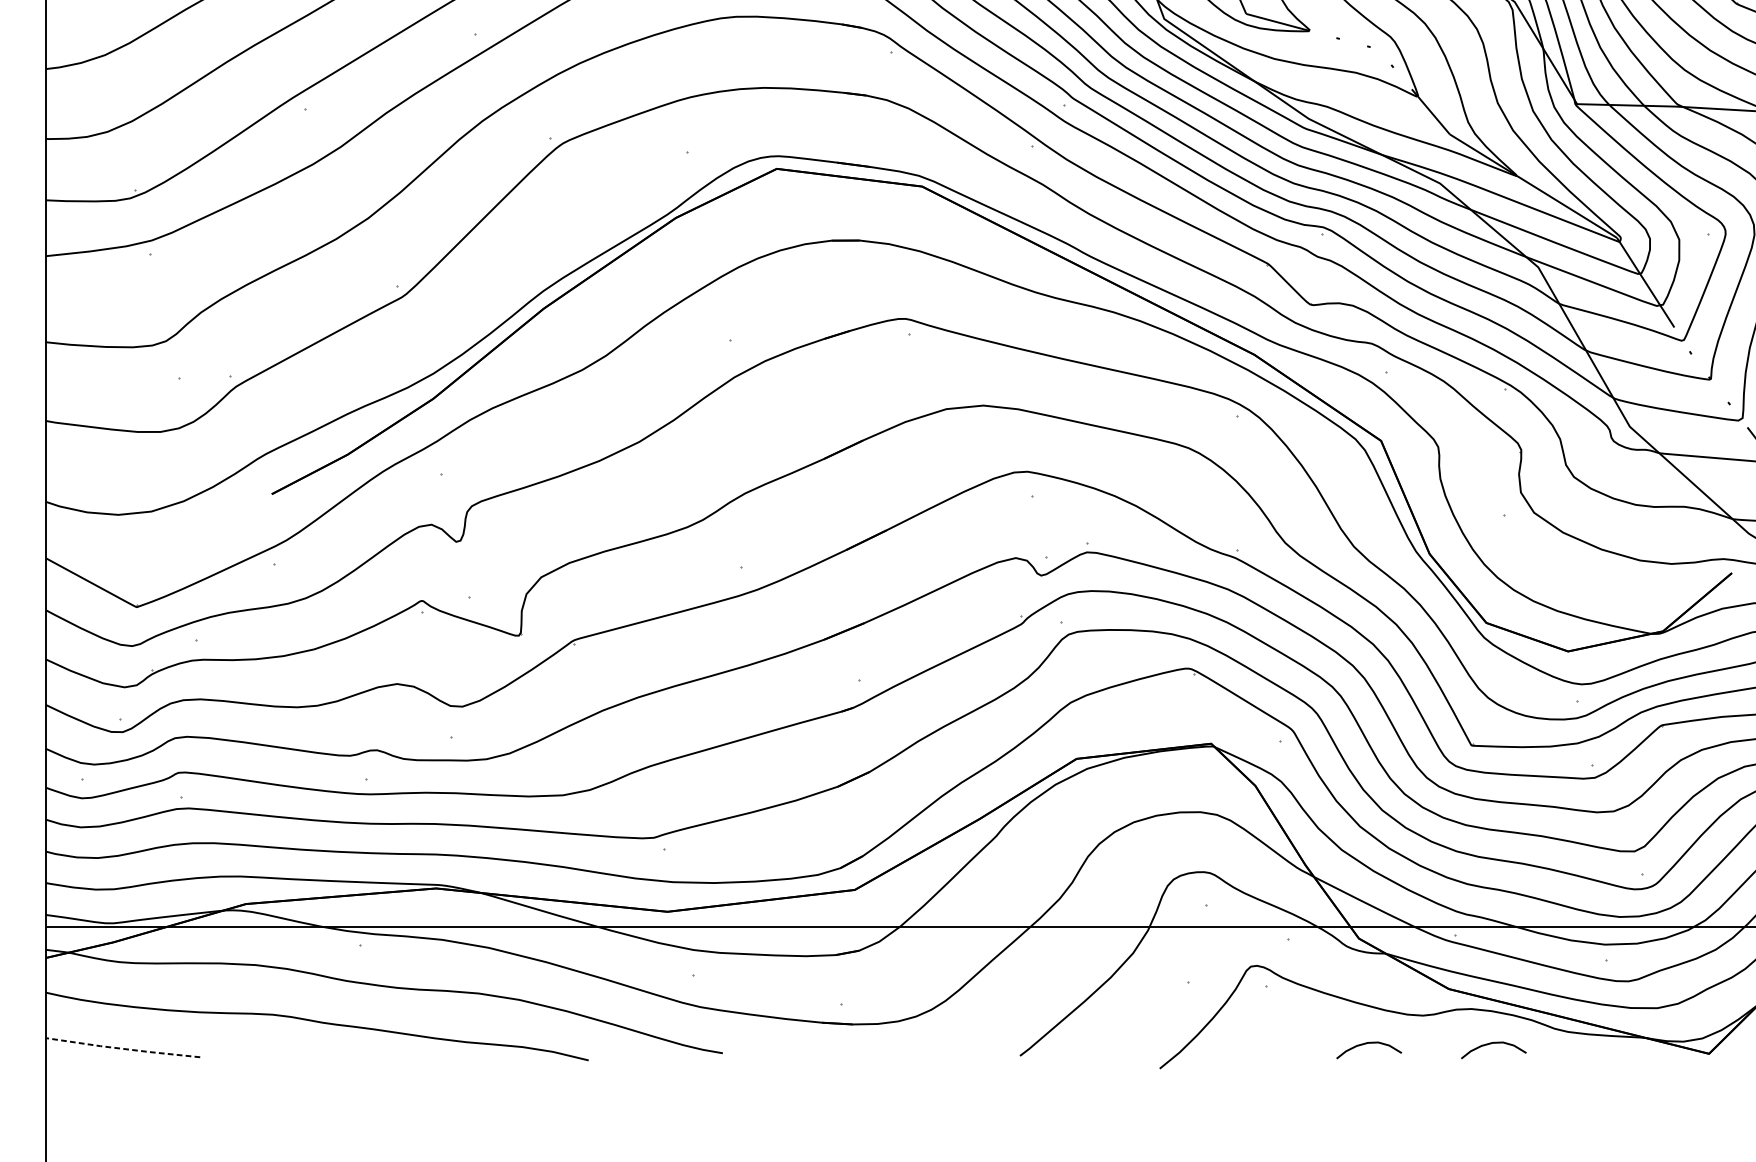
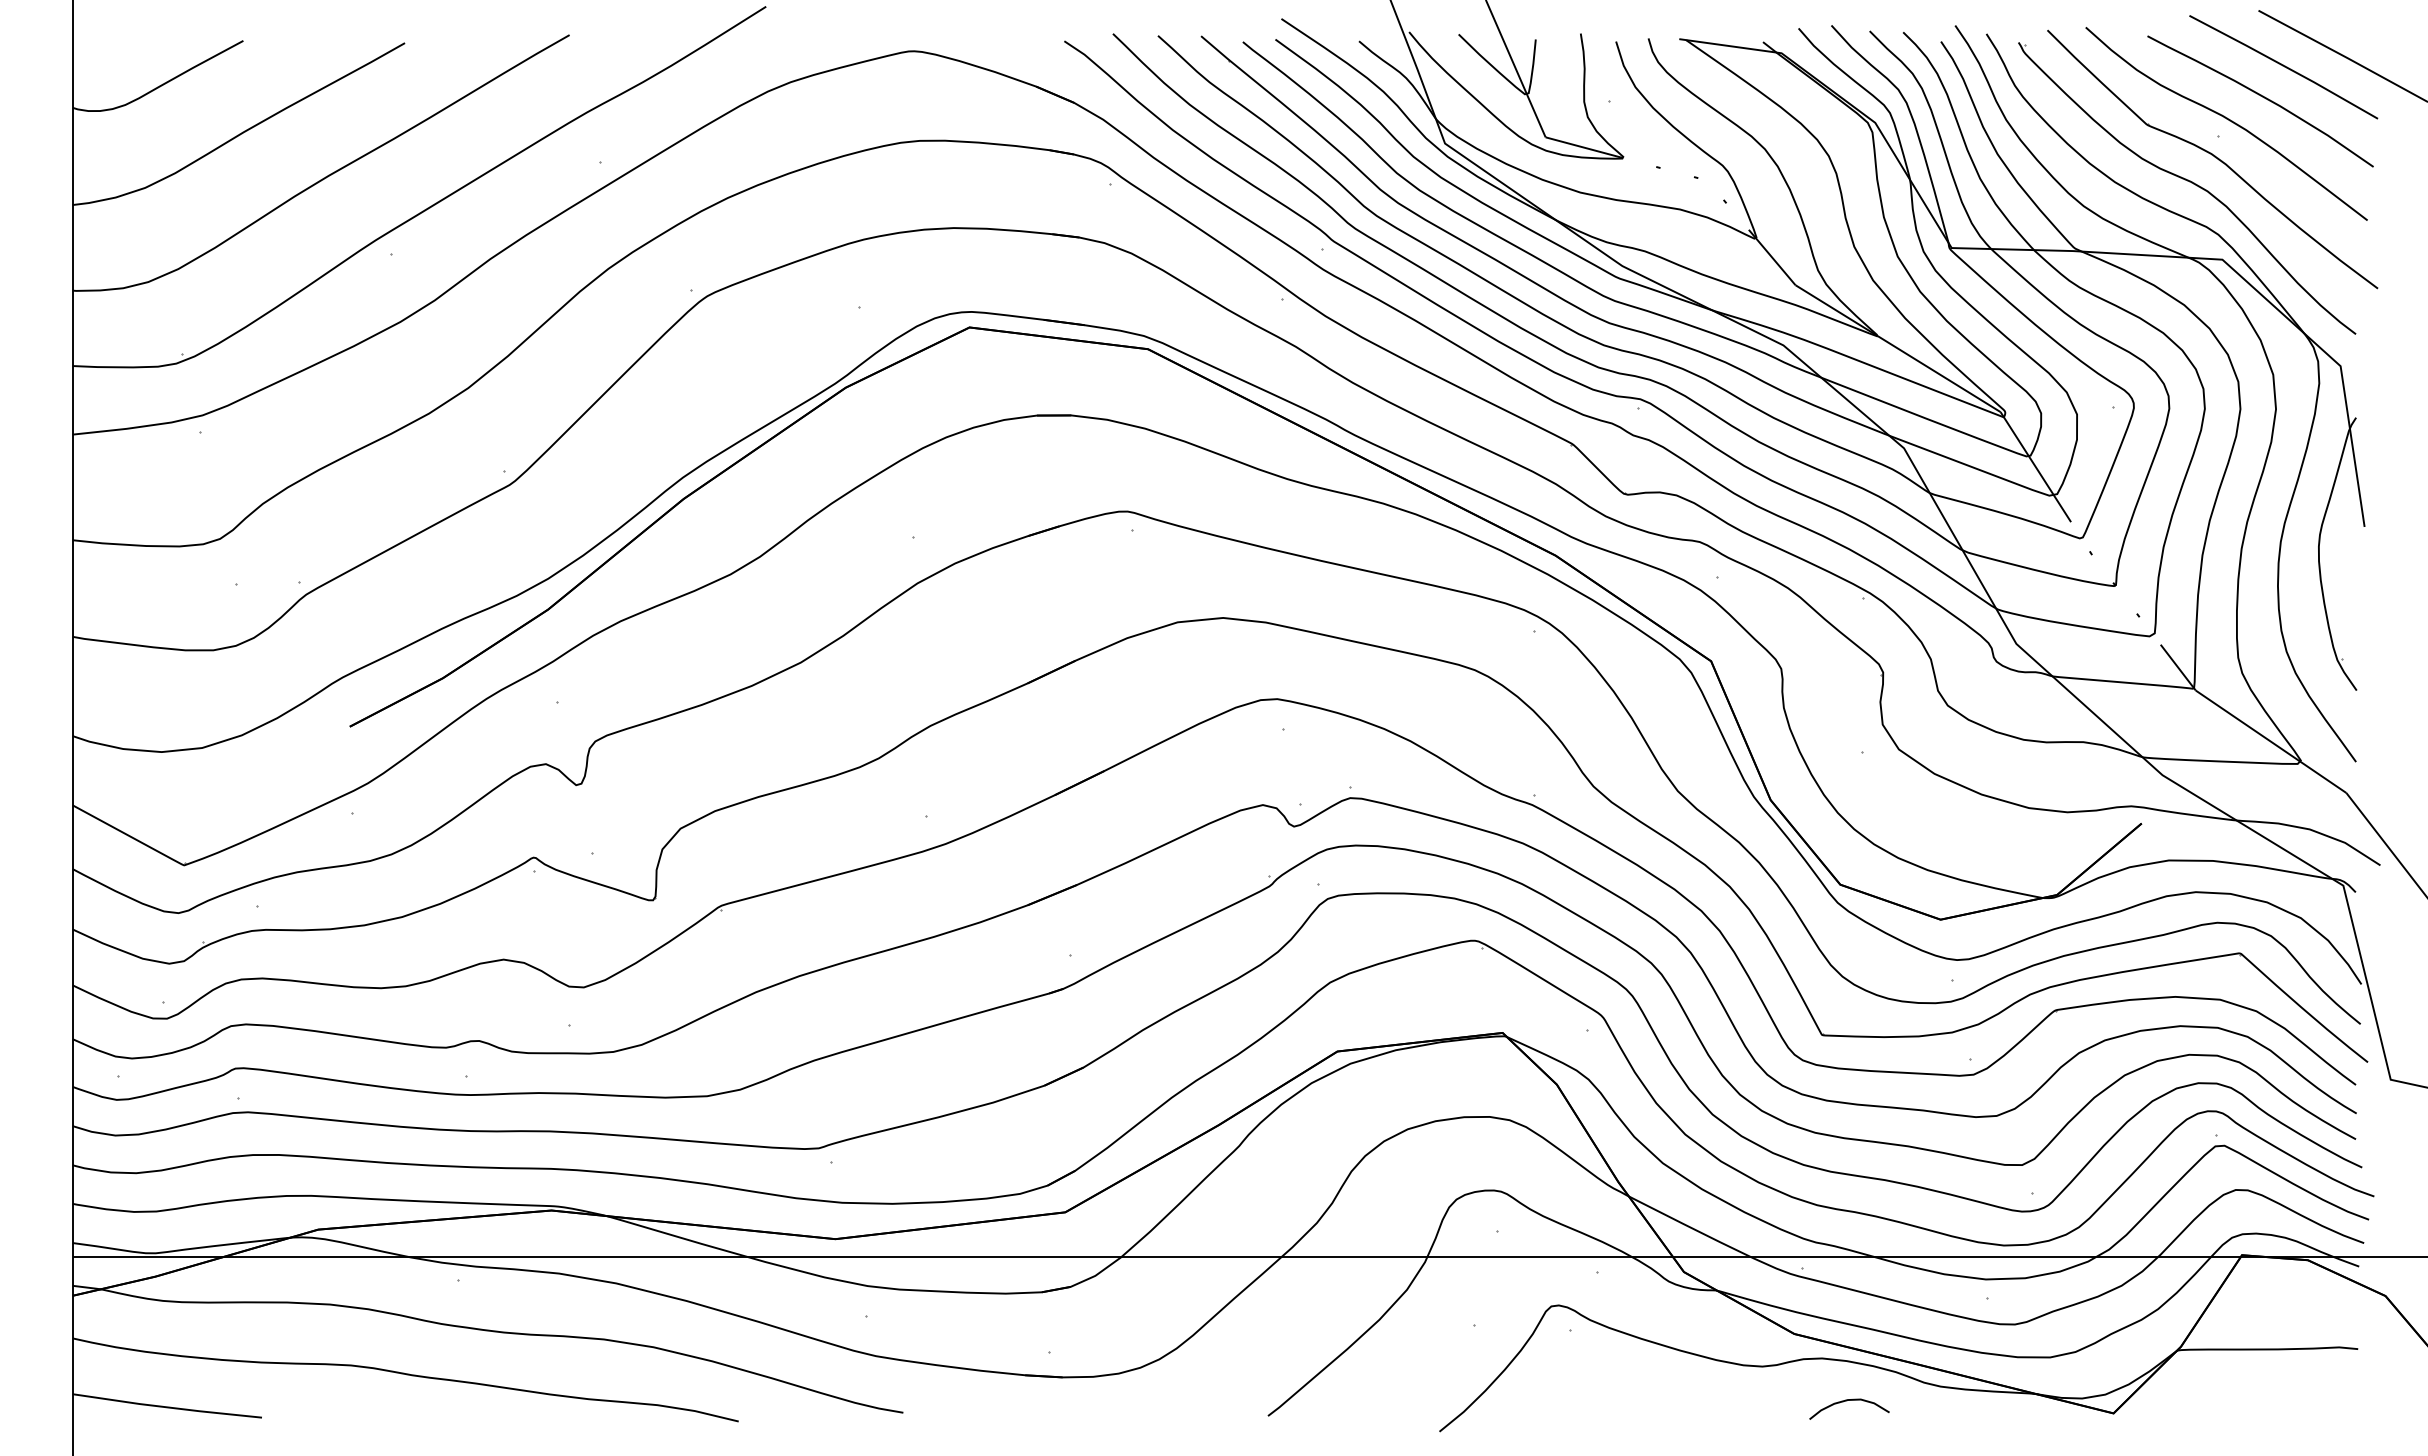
curve: (1367, 1044) -> (1694, 1401), removed
line: (123, 1048) -> (167, 1407), dashed -> solid

